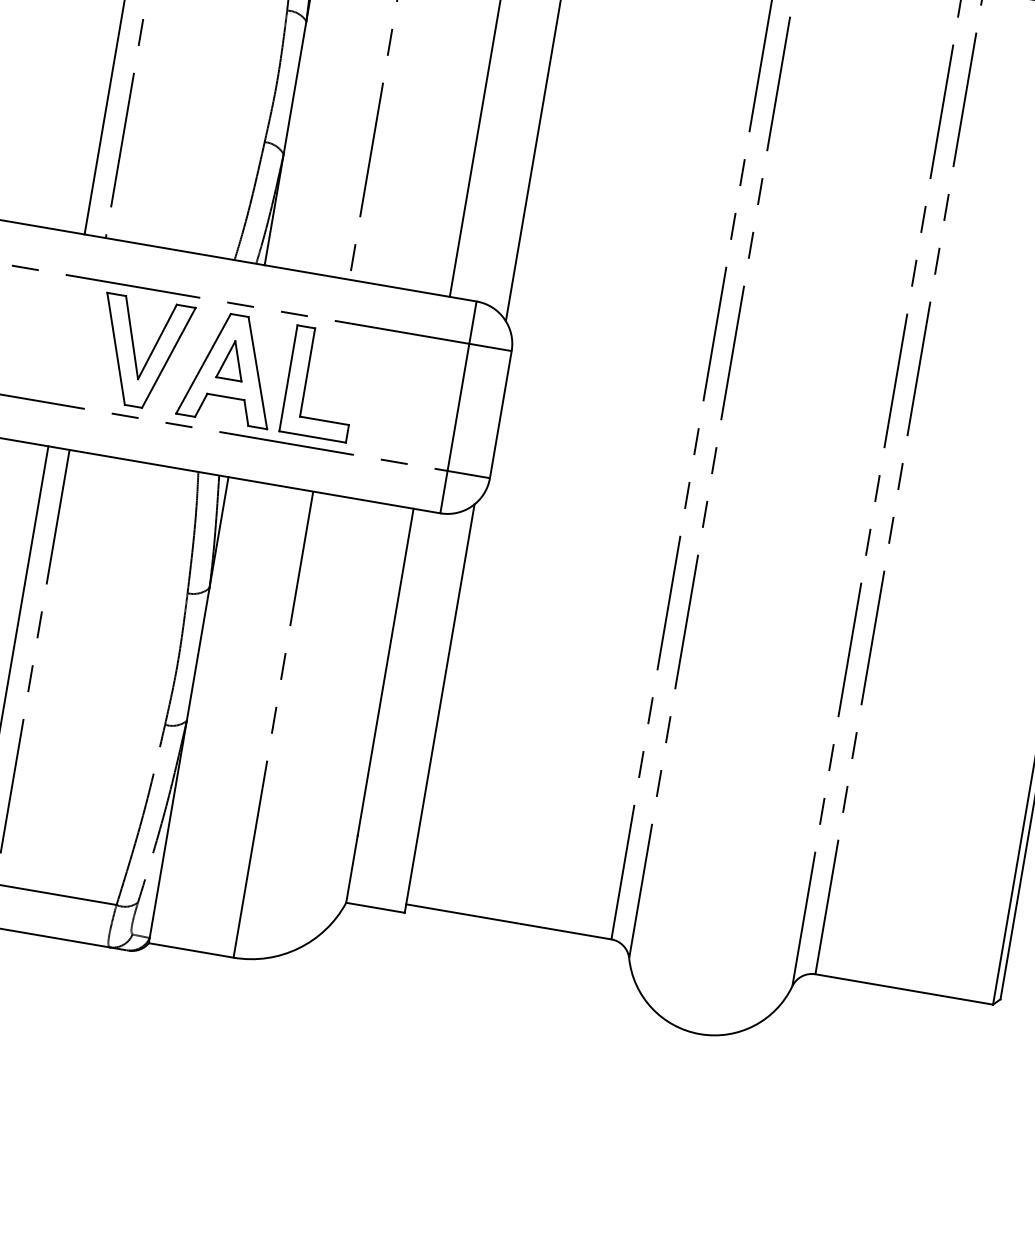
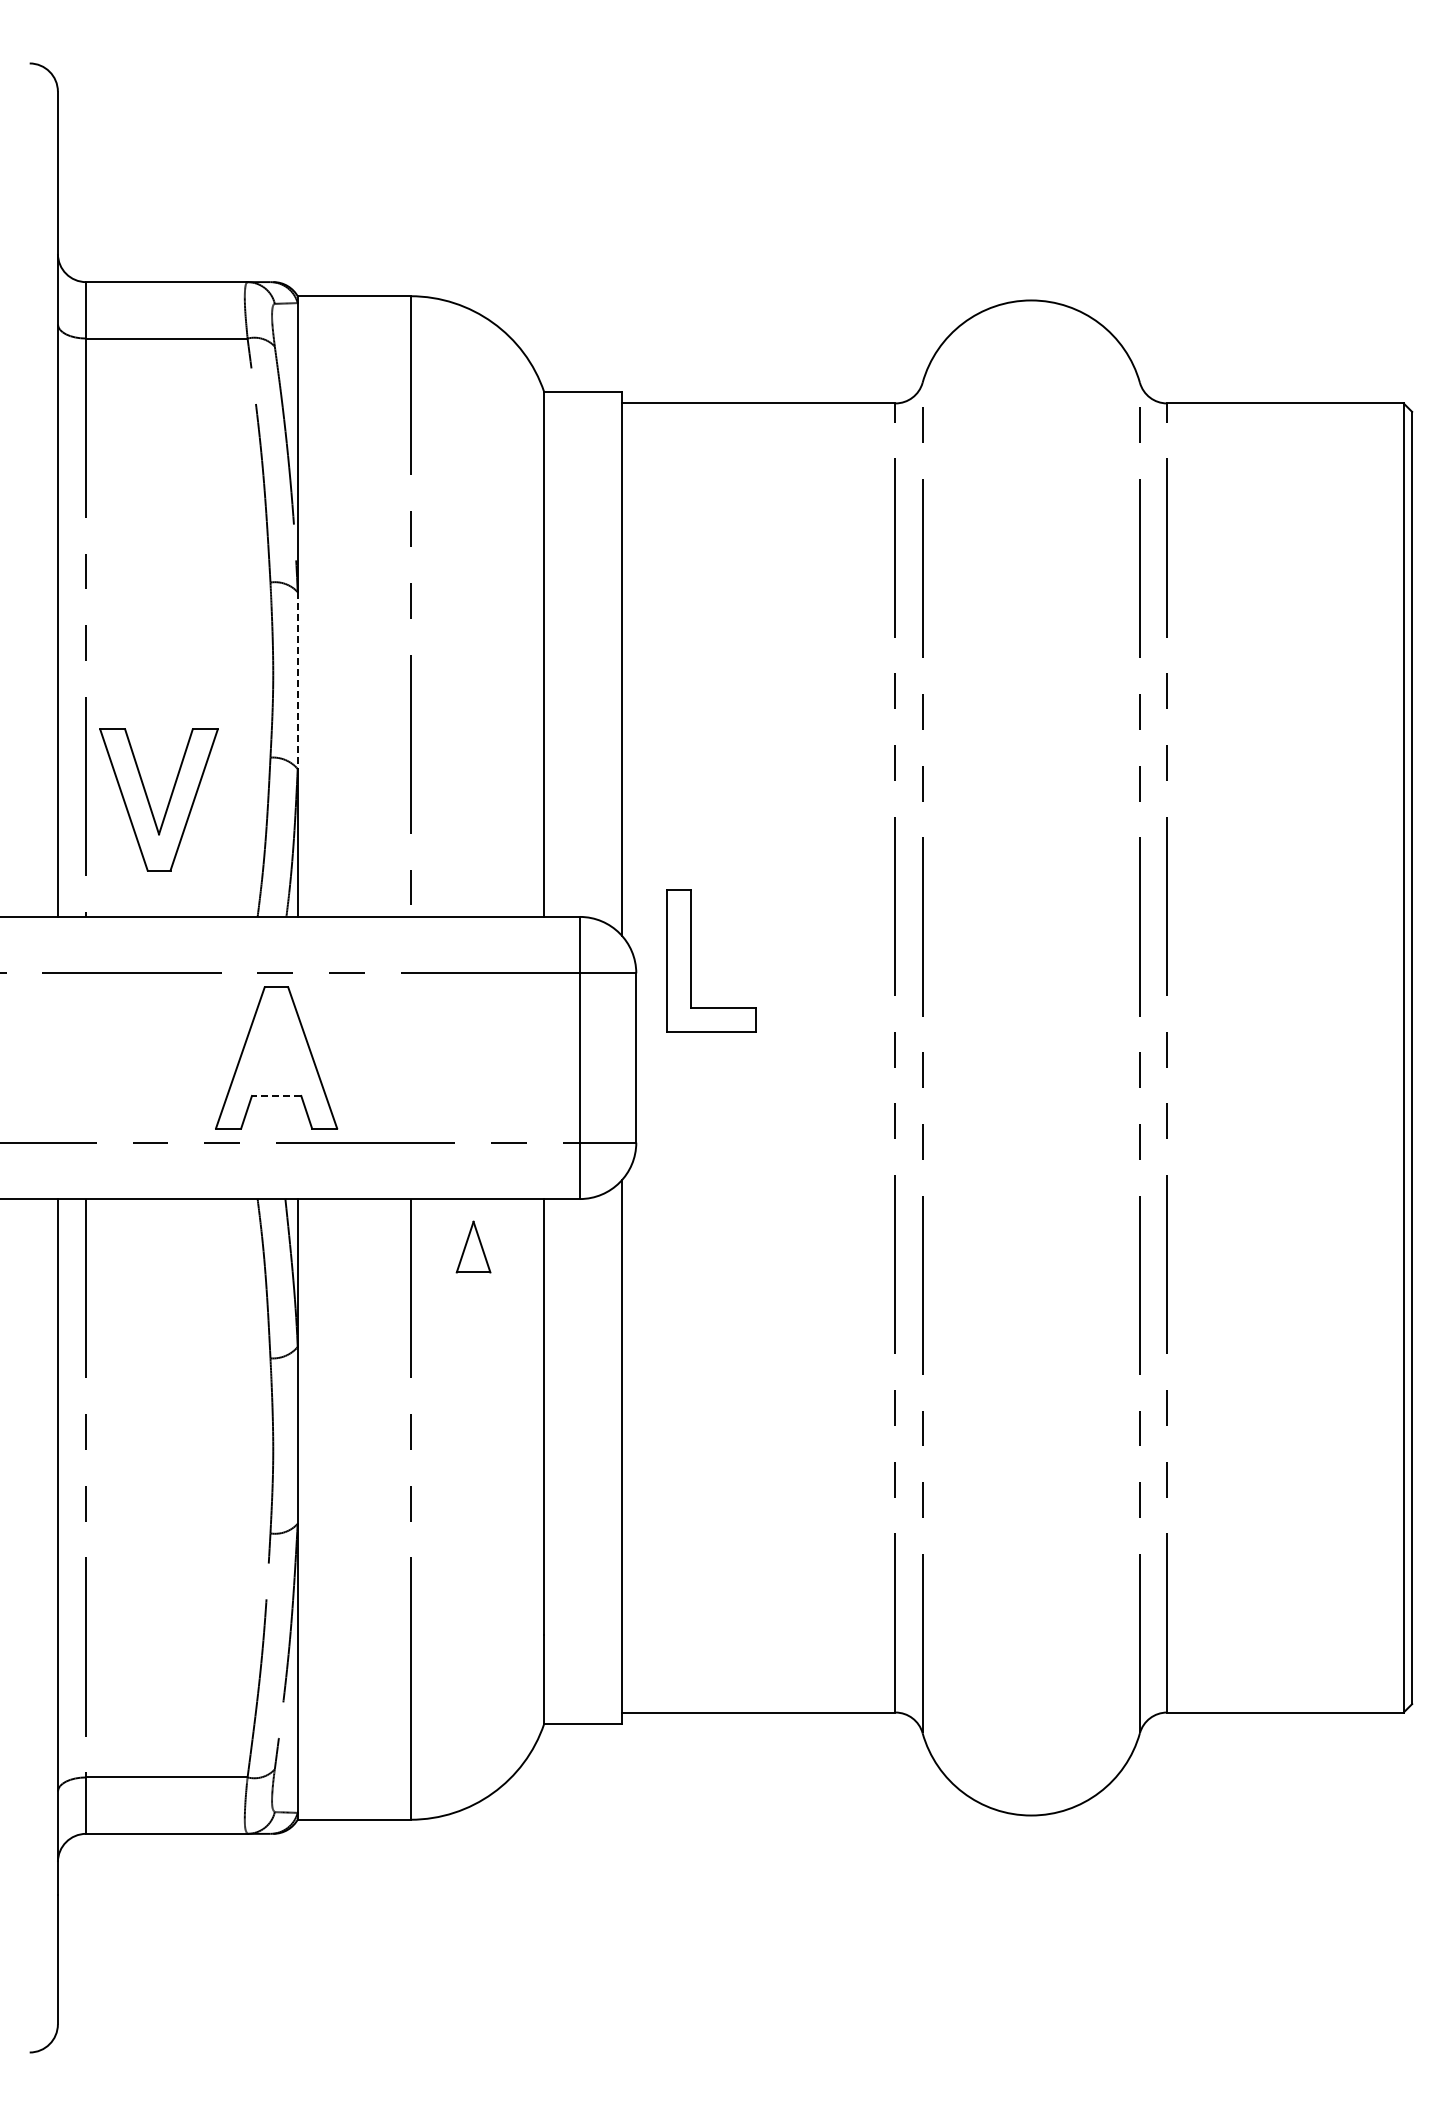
line: (294, 88) -> (297, 681), solid -> dashed
part: (135, 352) -> (149, 800), moved
part: (232, 359) -> (473, 1246), moved
part: (306, 381) -> (691, 960), moved
line: (225, 396) -> (276, 1095), solid -> dashed

